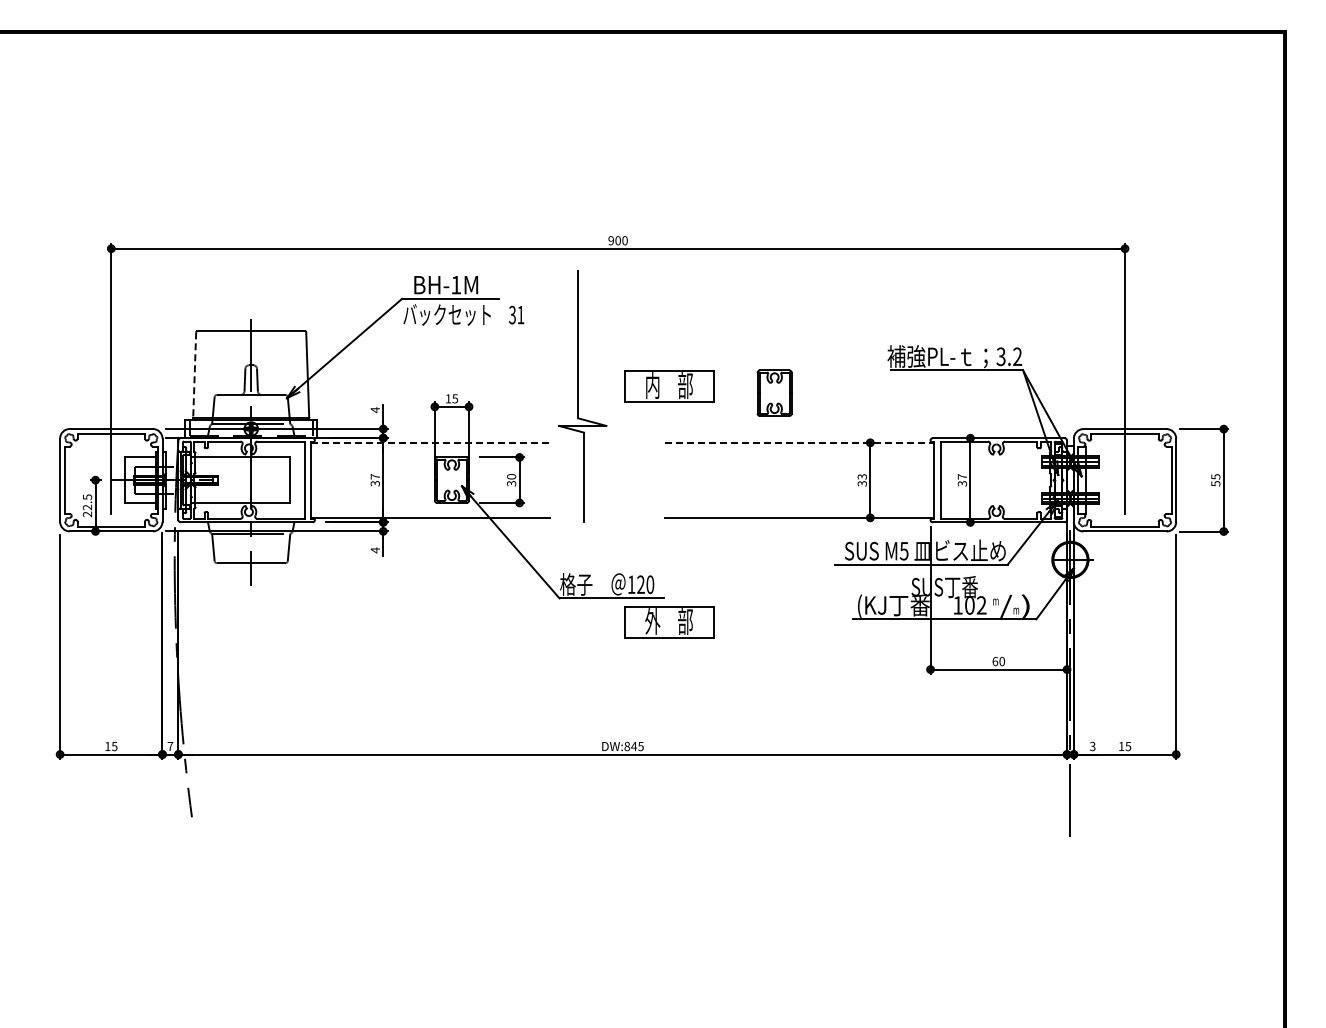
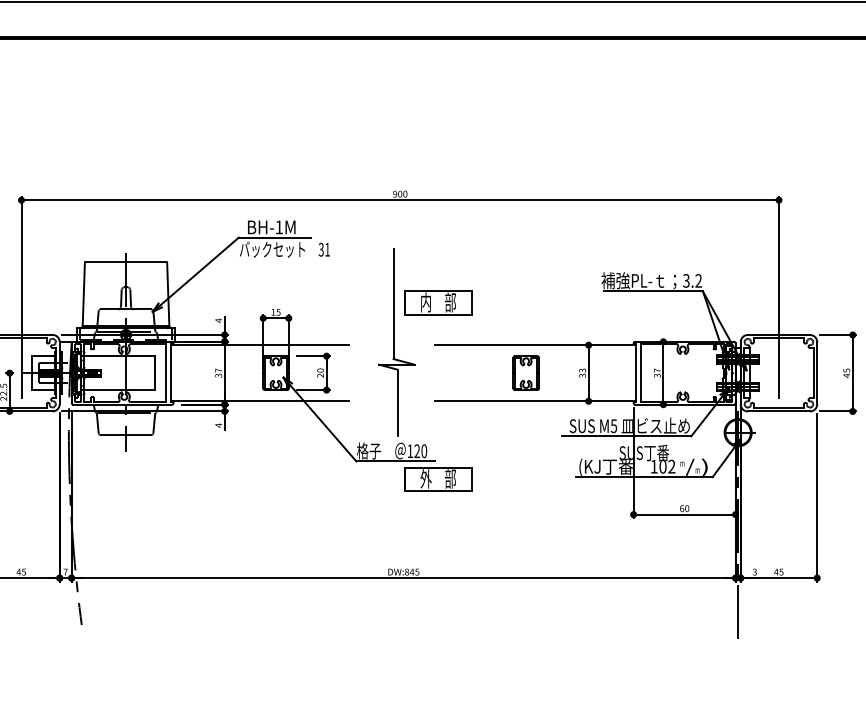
line: (194, 374) -> (83, 294), dashed -> solid
part: (774, 392) -> (526, 372), moved
part: (582, 396) -> (396, 342), moved
line: (431, 442) -> (260, 344), dashed -> solid
line: (799, 442) -> (535, 344), dashed -> solid
text: (512, 483) -> (321, 375), 30 -> 20
text: (1215, 483) -> (846, 375), 55 -> 45
text: (107, 746) -> (18, 572), 15 -> 45
text: (1121, 746) -> (776, 572), 15 -> 45

